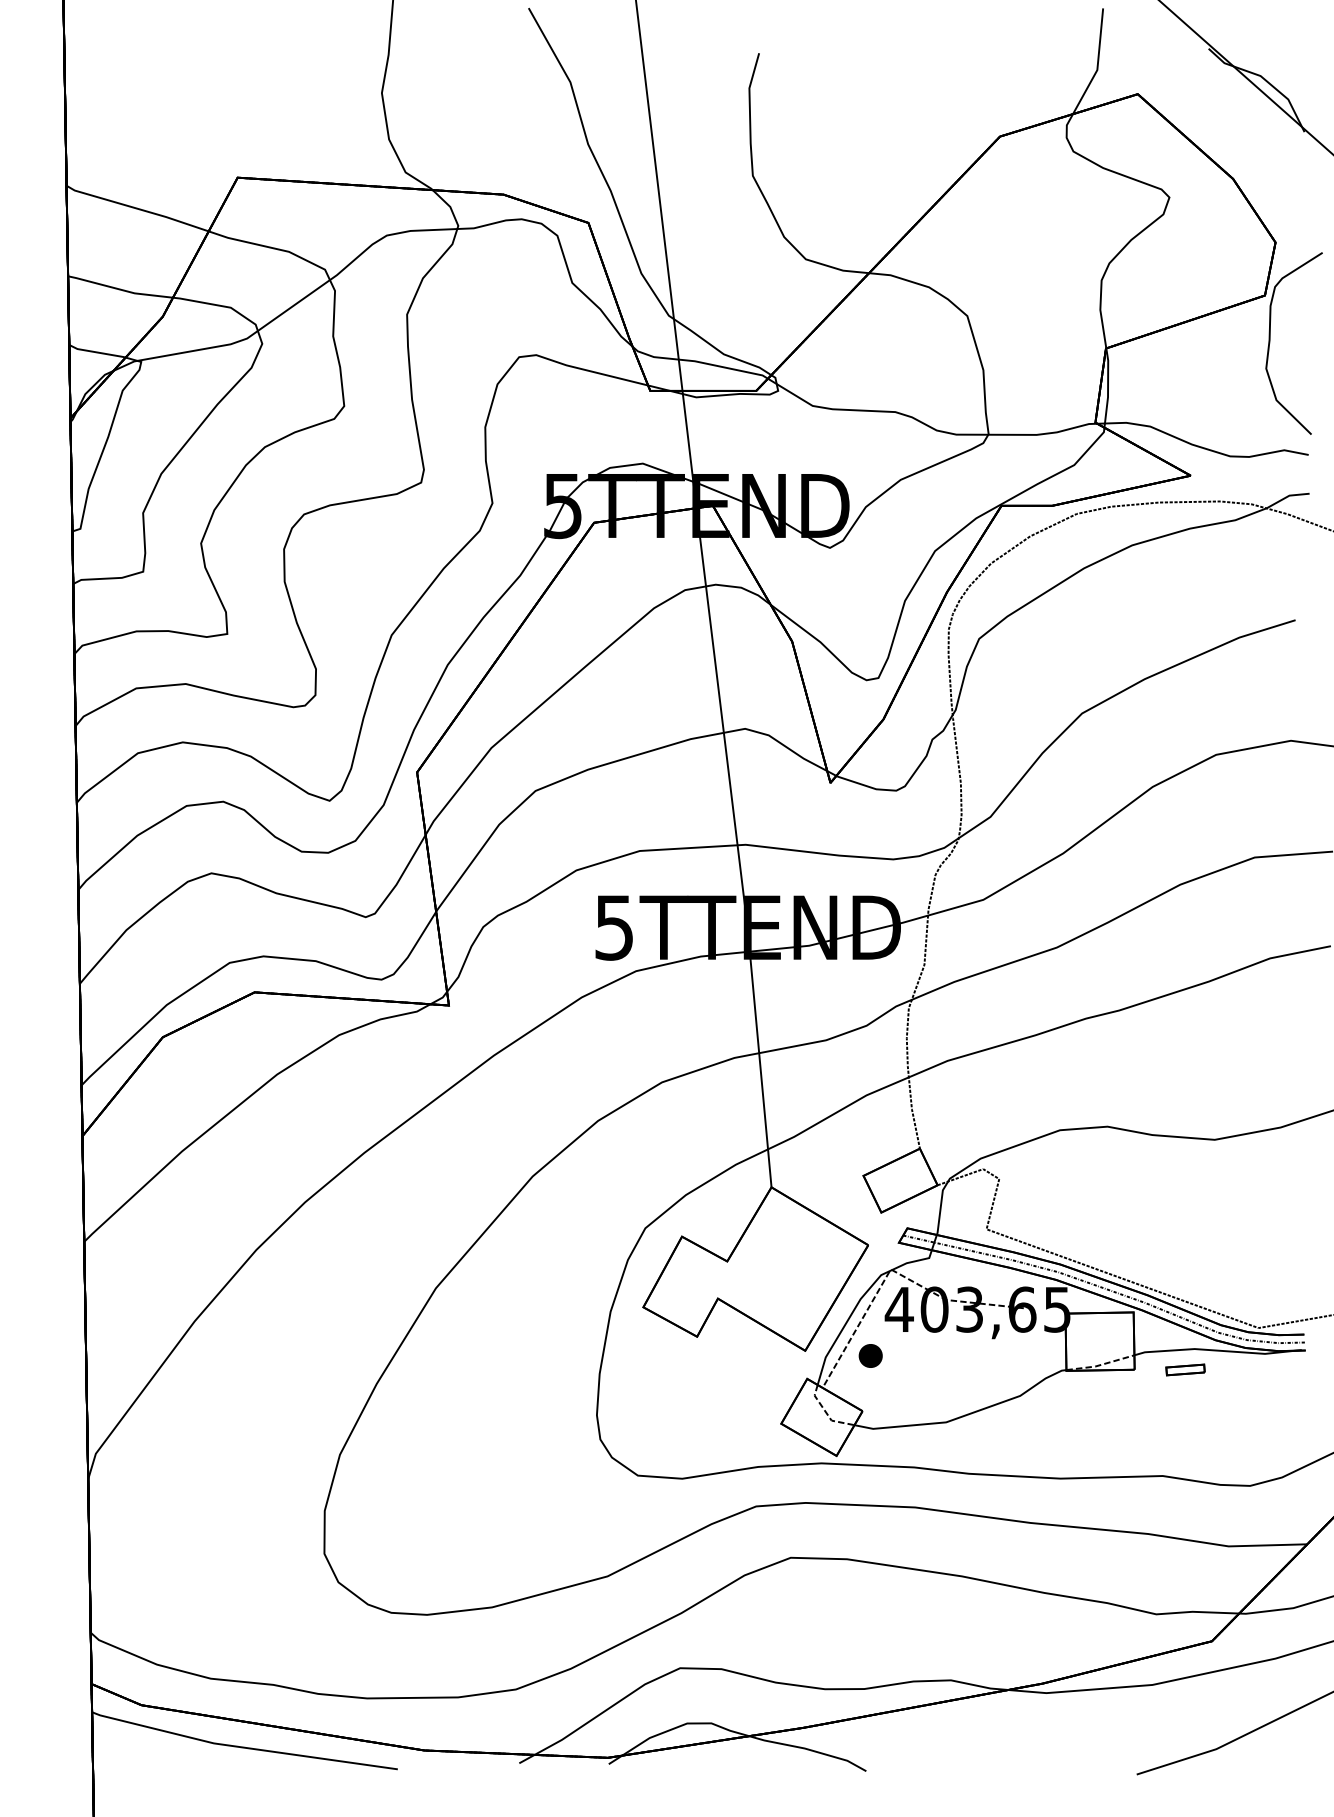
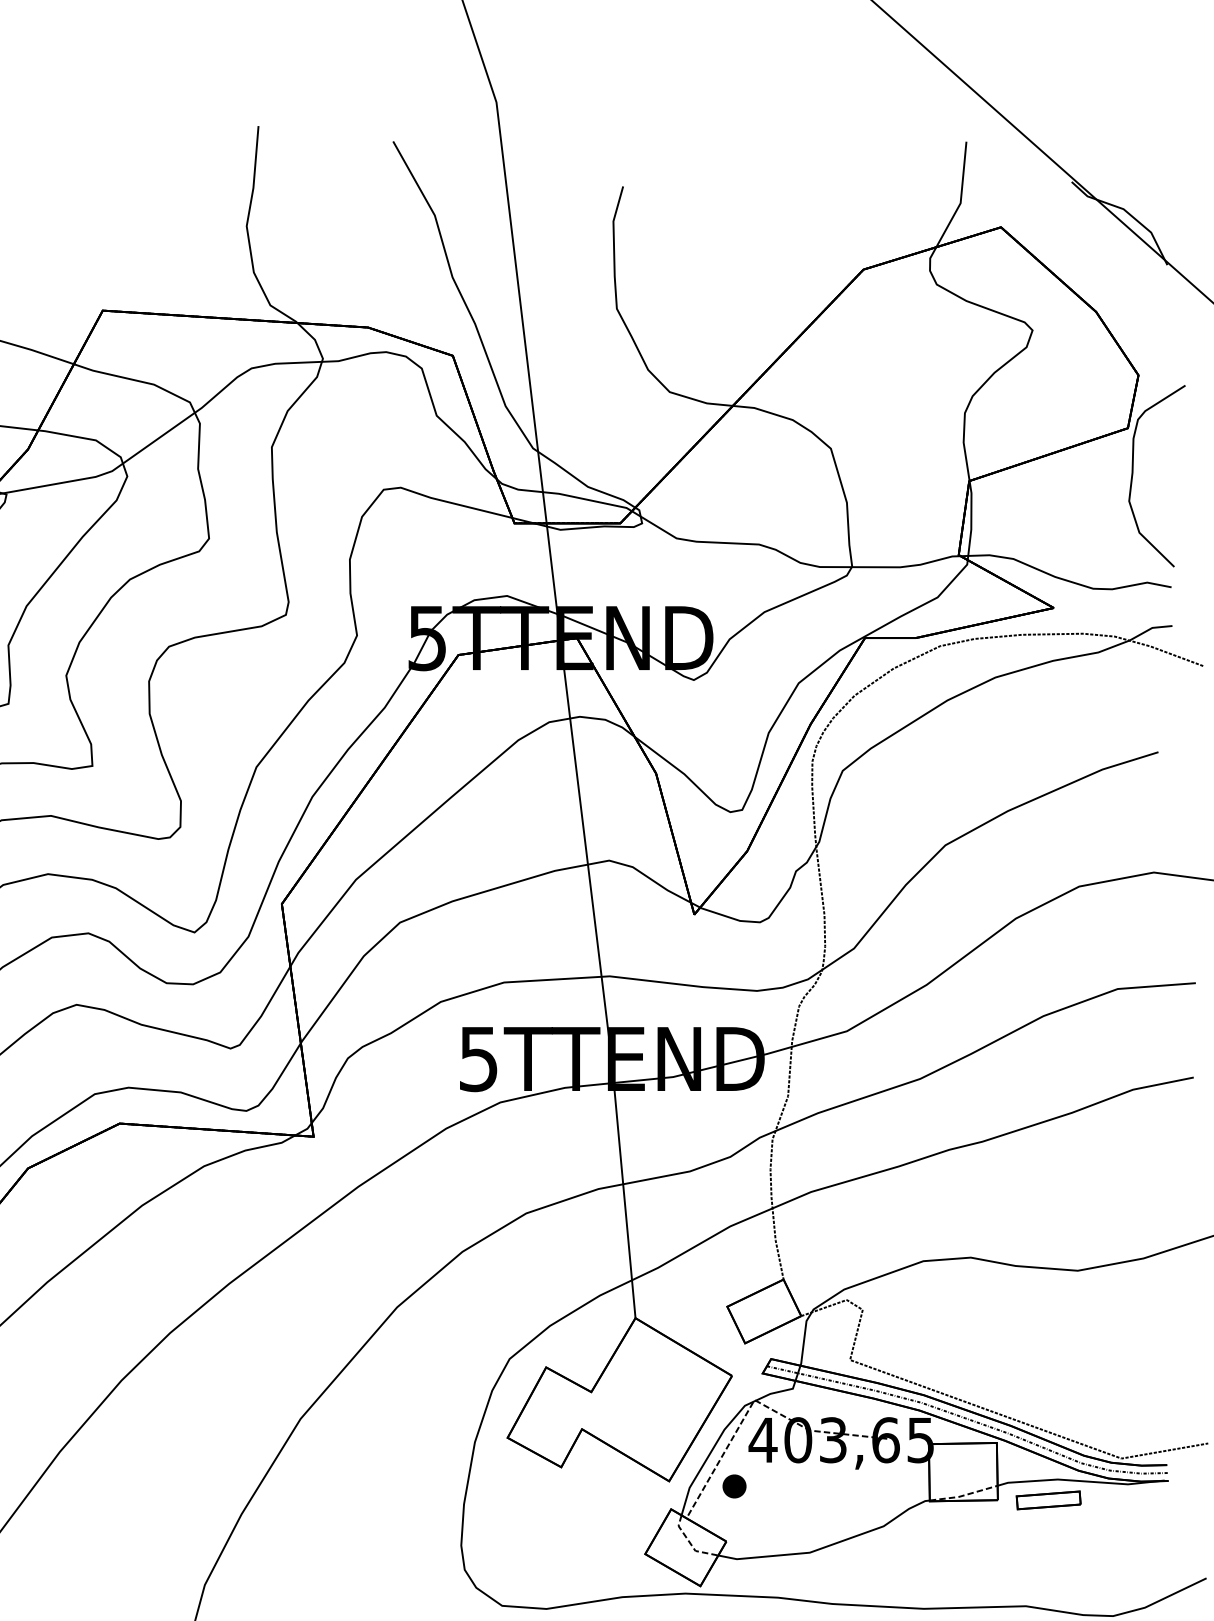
part: (1185, 1369) -> (1048, 1499), size x1.67

